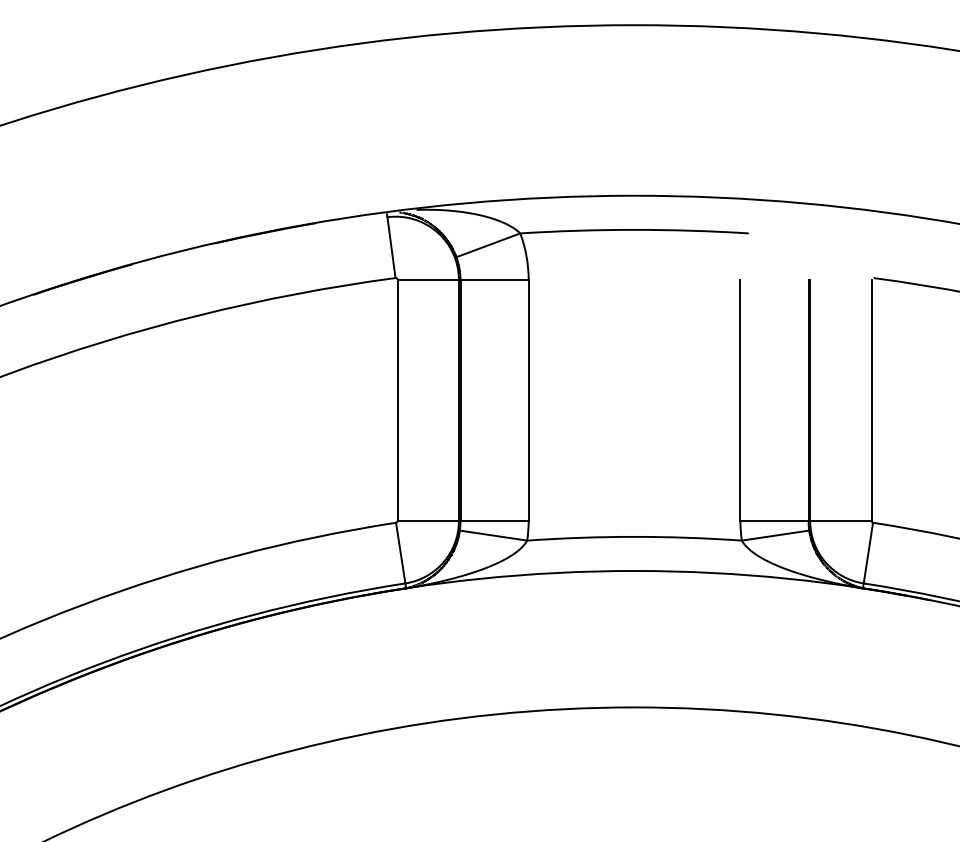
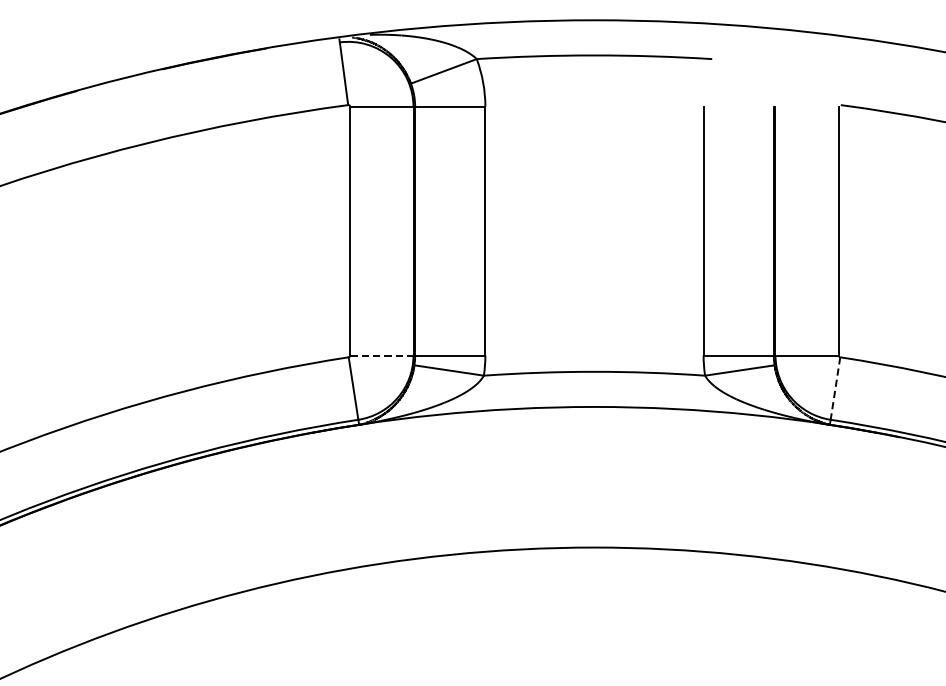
line: (428, 521) -> (382, 355), solid -> dashed
line: (868, 553) -> (835, 388), solid -> dashed

